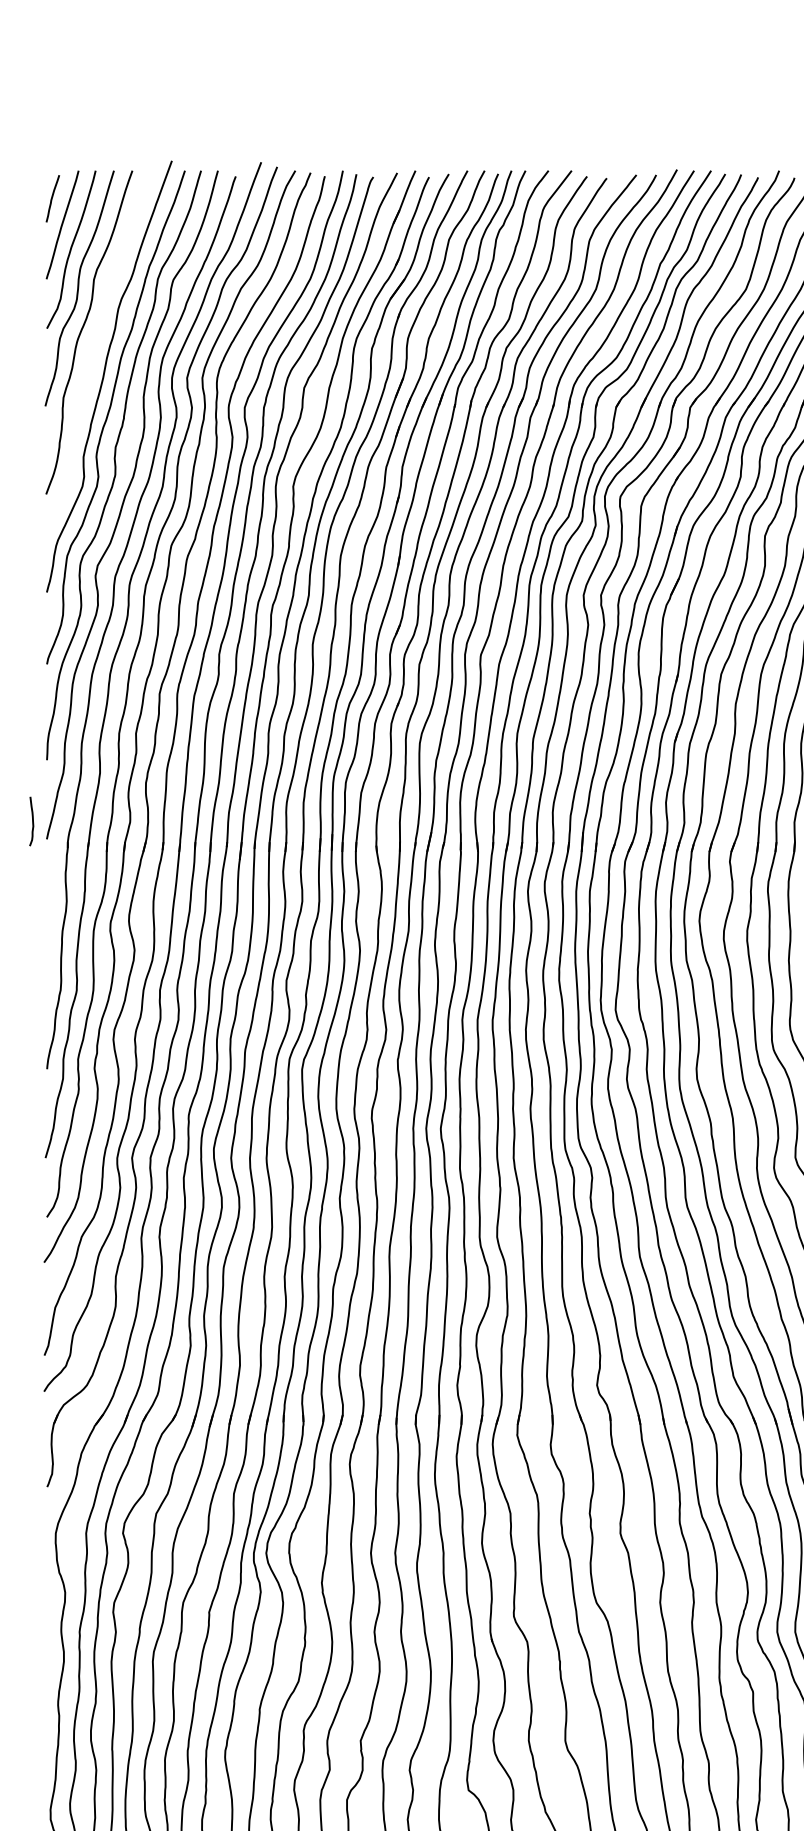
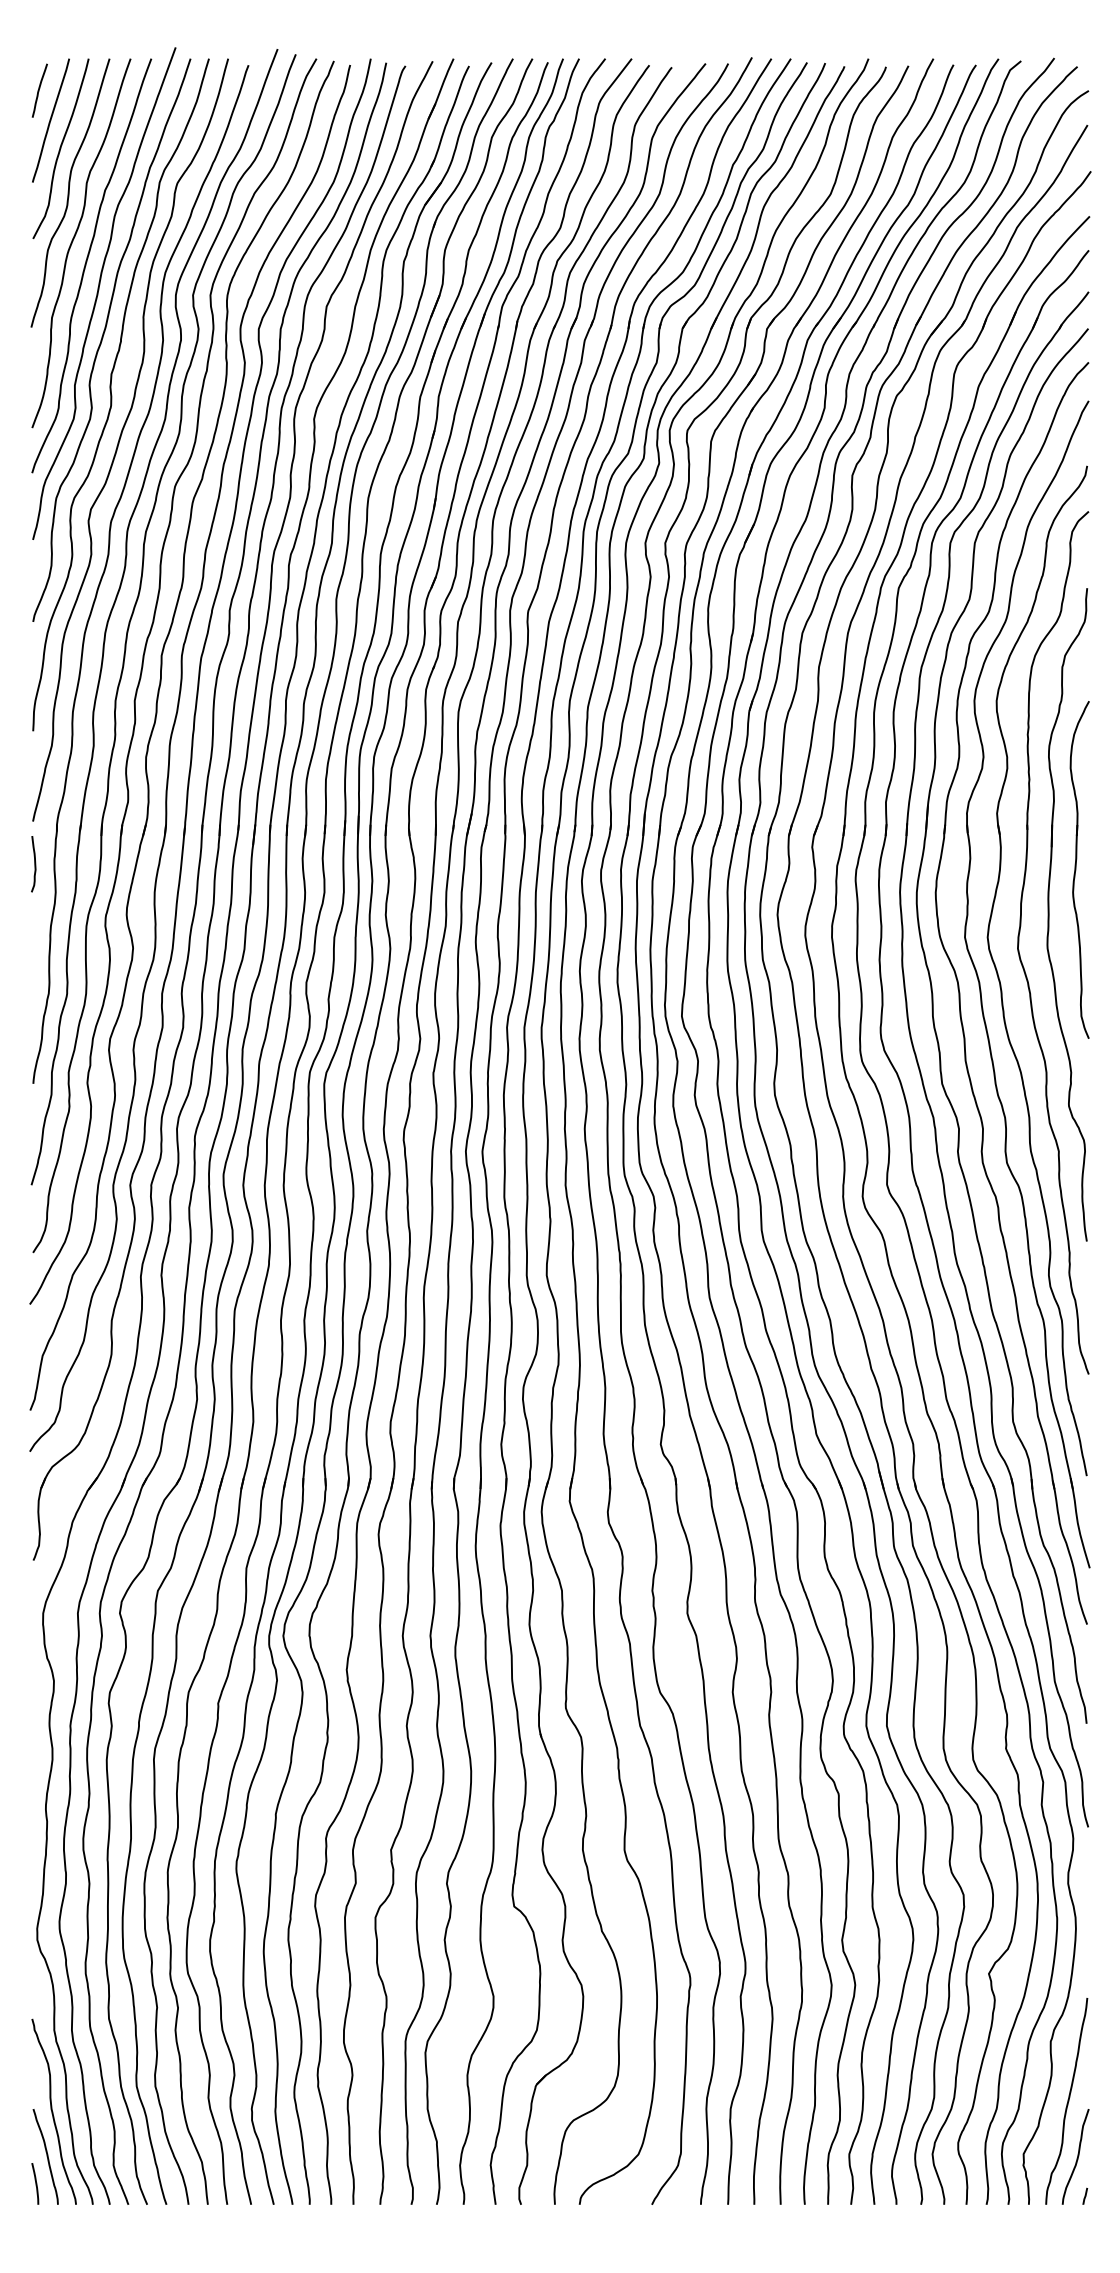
curve: (94, 349) -> (87, 262), added
curve: (32, 821) -> (34, 864), moved

